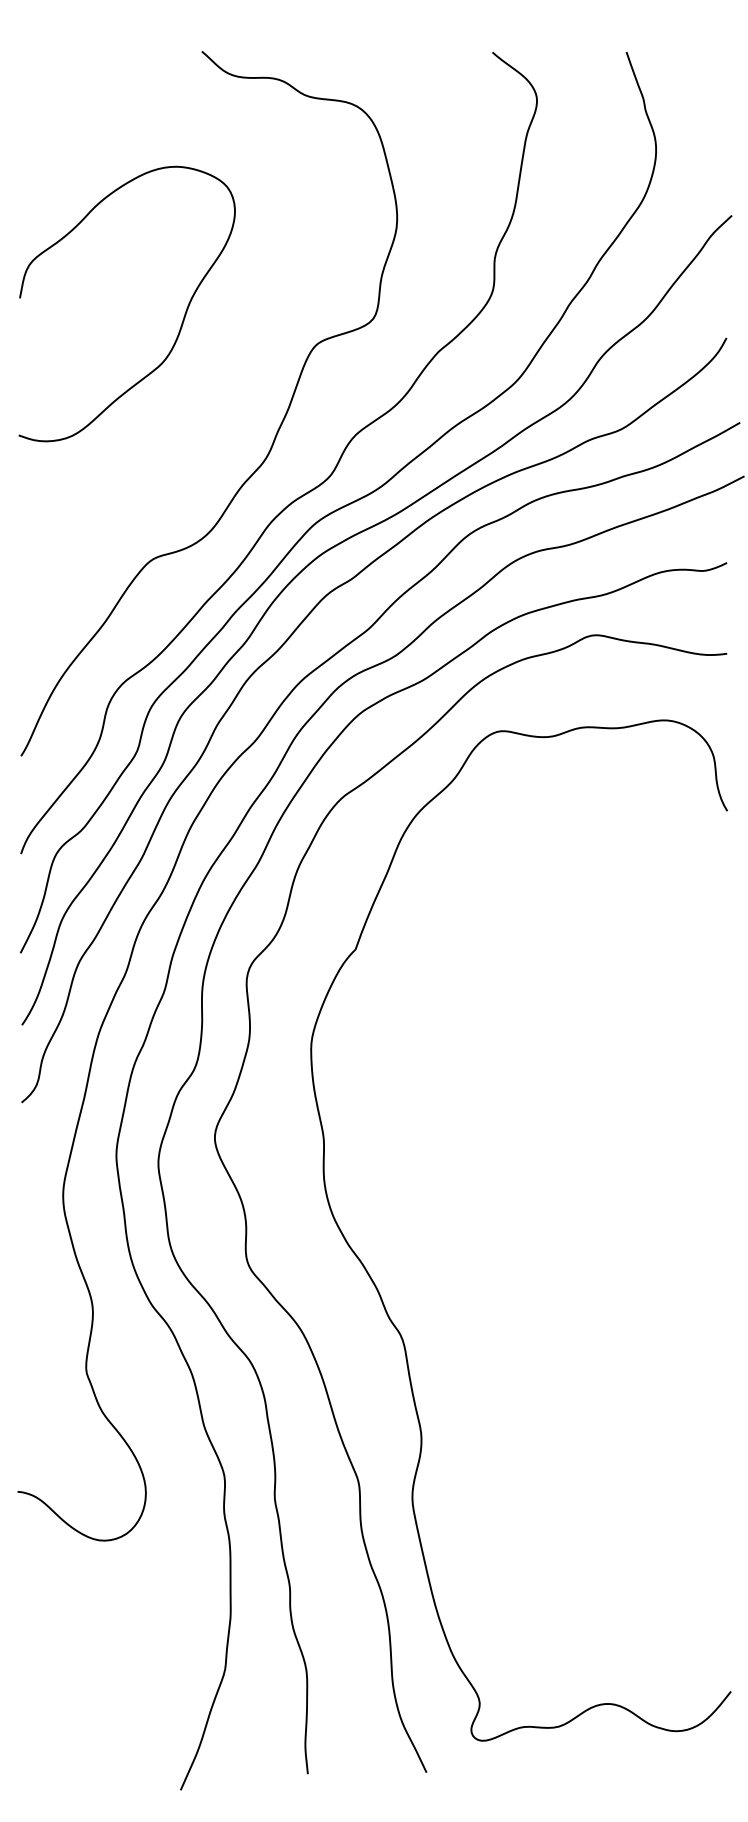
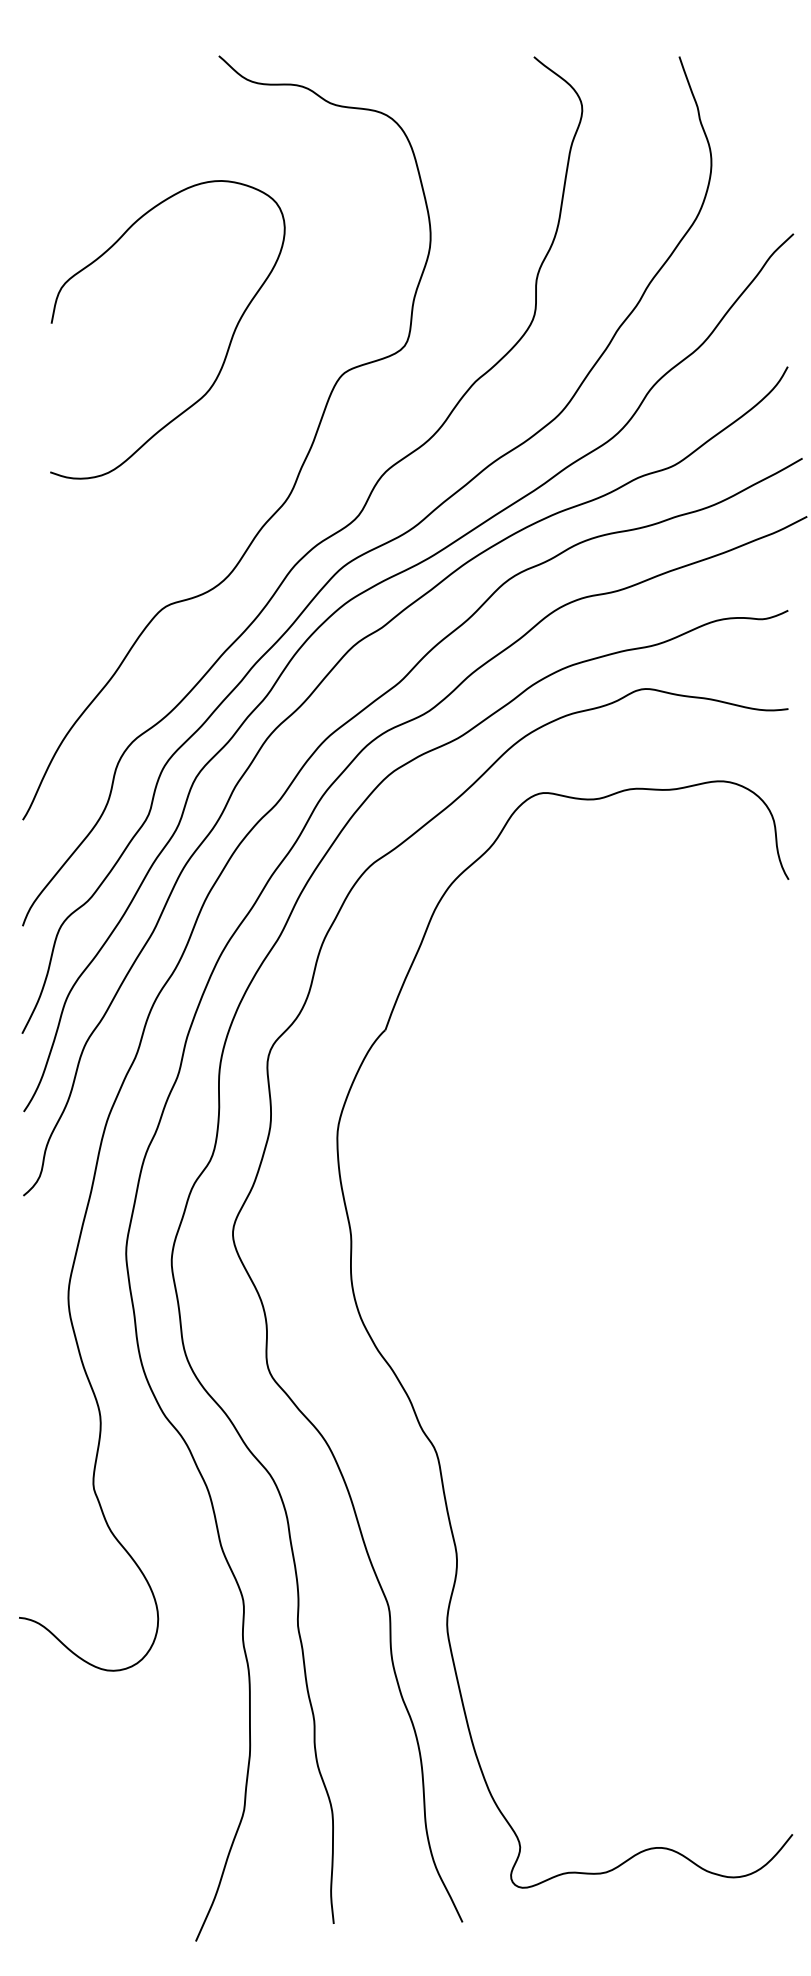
curve: (182, 321) -> (227, 348), moved

